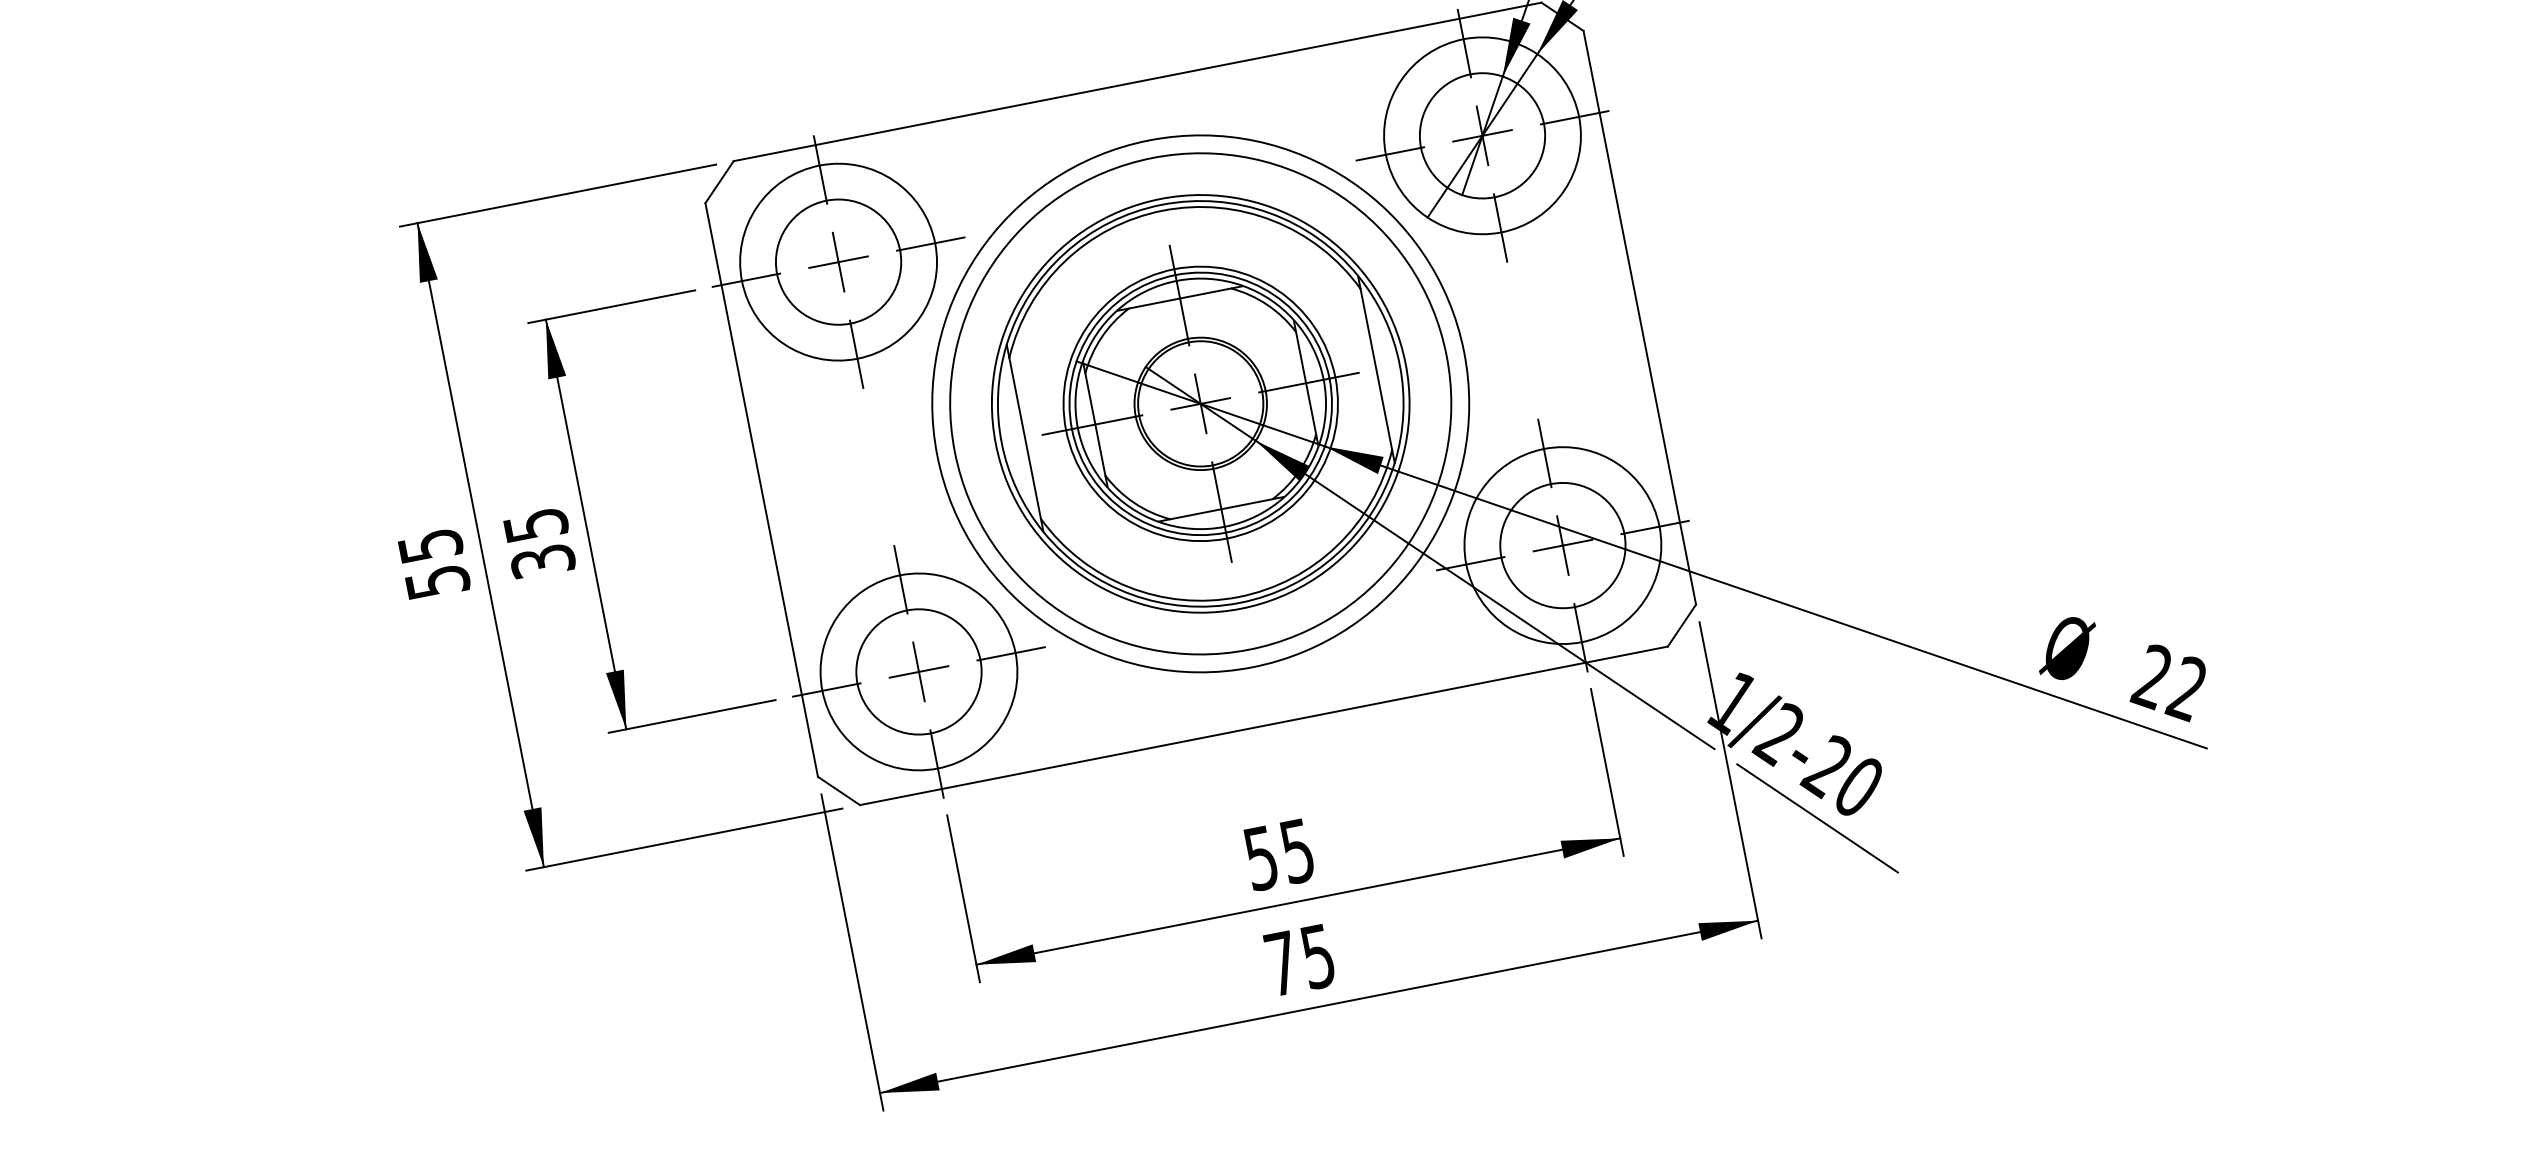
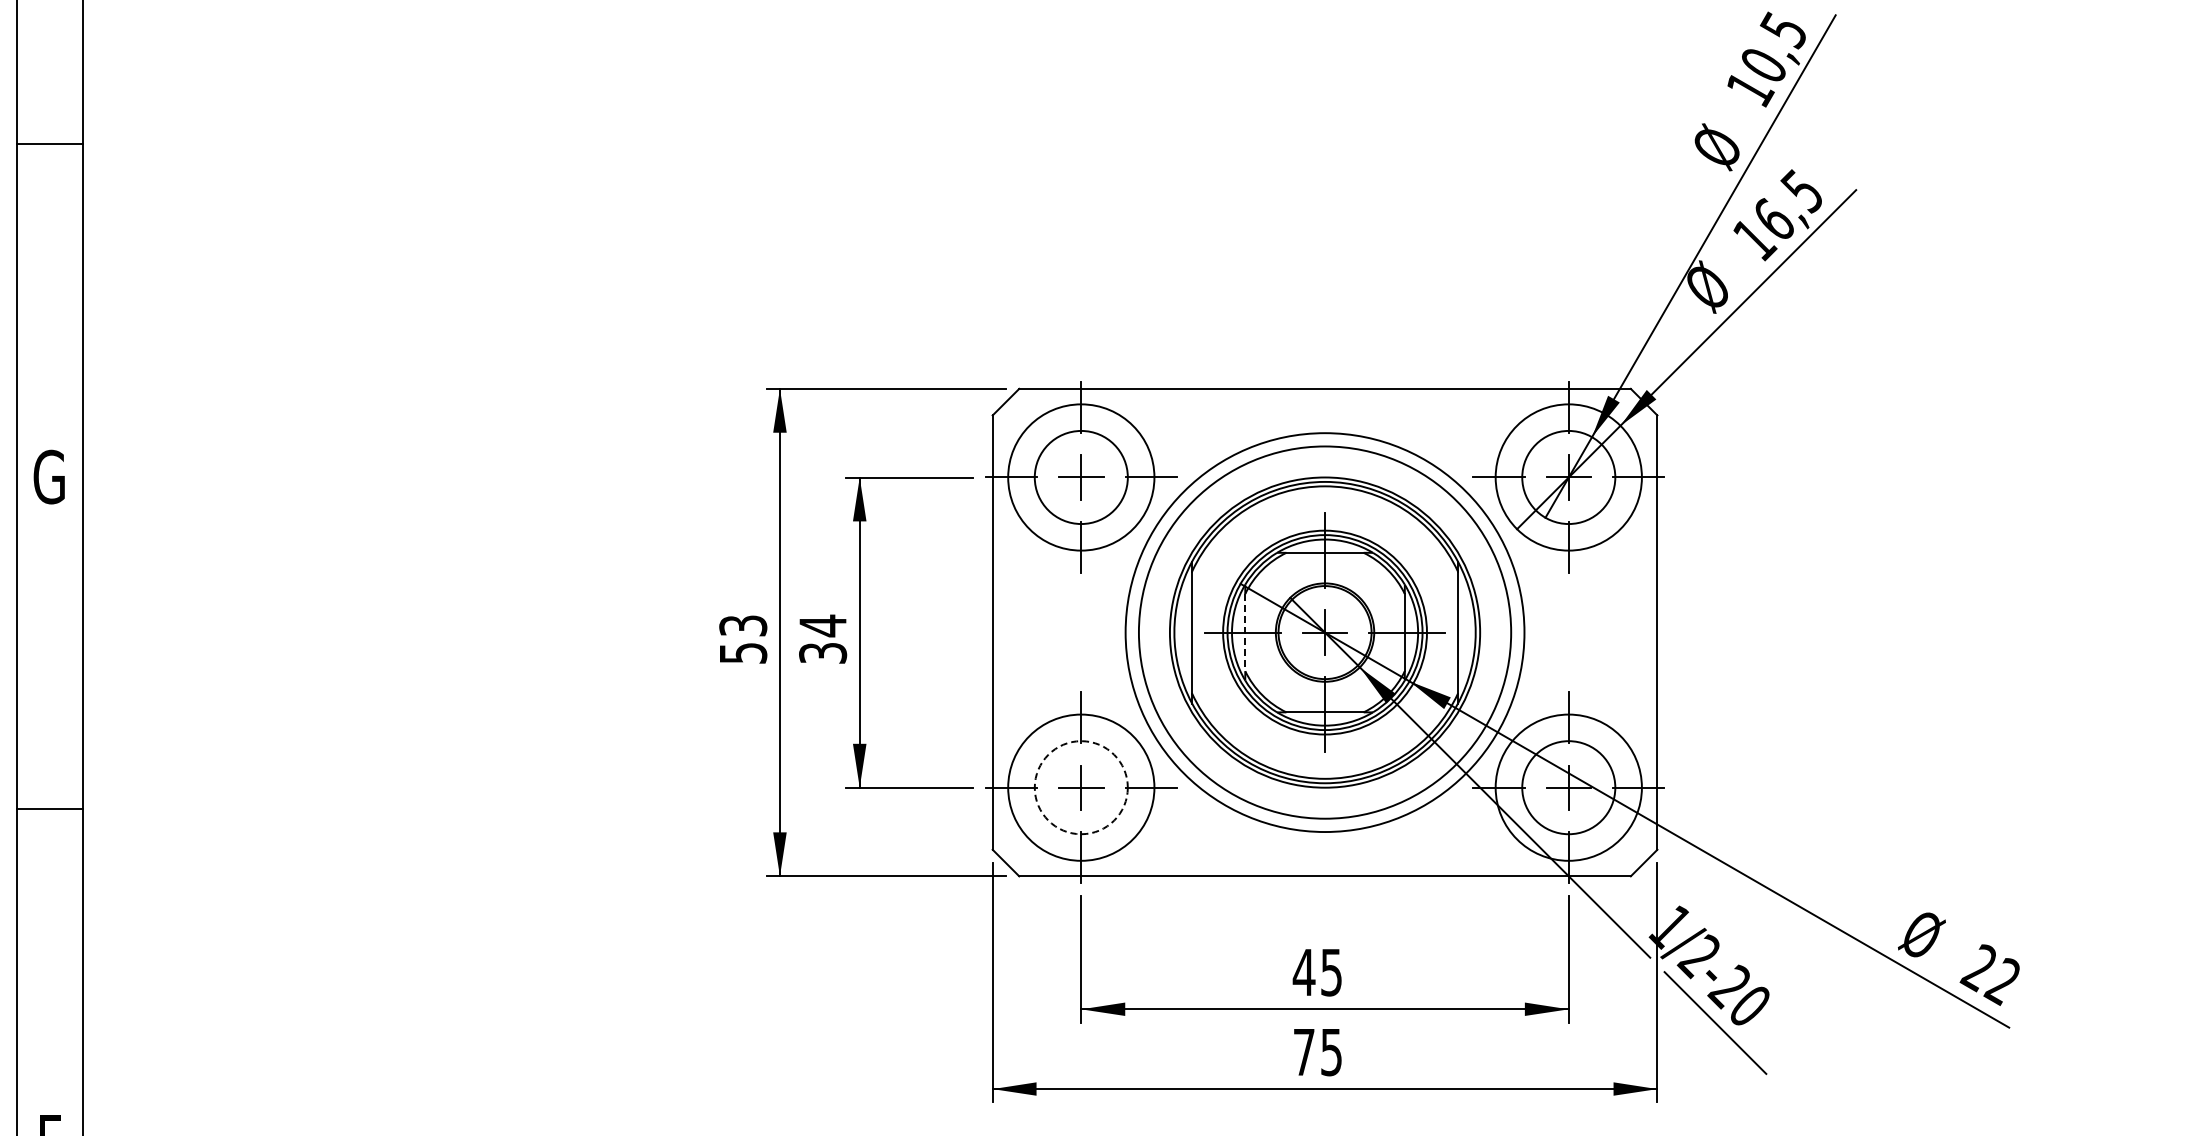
line: (1095, 424) -> (1245, 632), solid -> dashed
text: (536, 524) -> (823, 625), 35 -> 34
text: (429, 545) -> (742, 625), 55 -> 53
circle: (917, 671) -> (1080, 787), solid -> dashed
text: (1260, 858) -> (1303, 972), 55 -> 45

